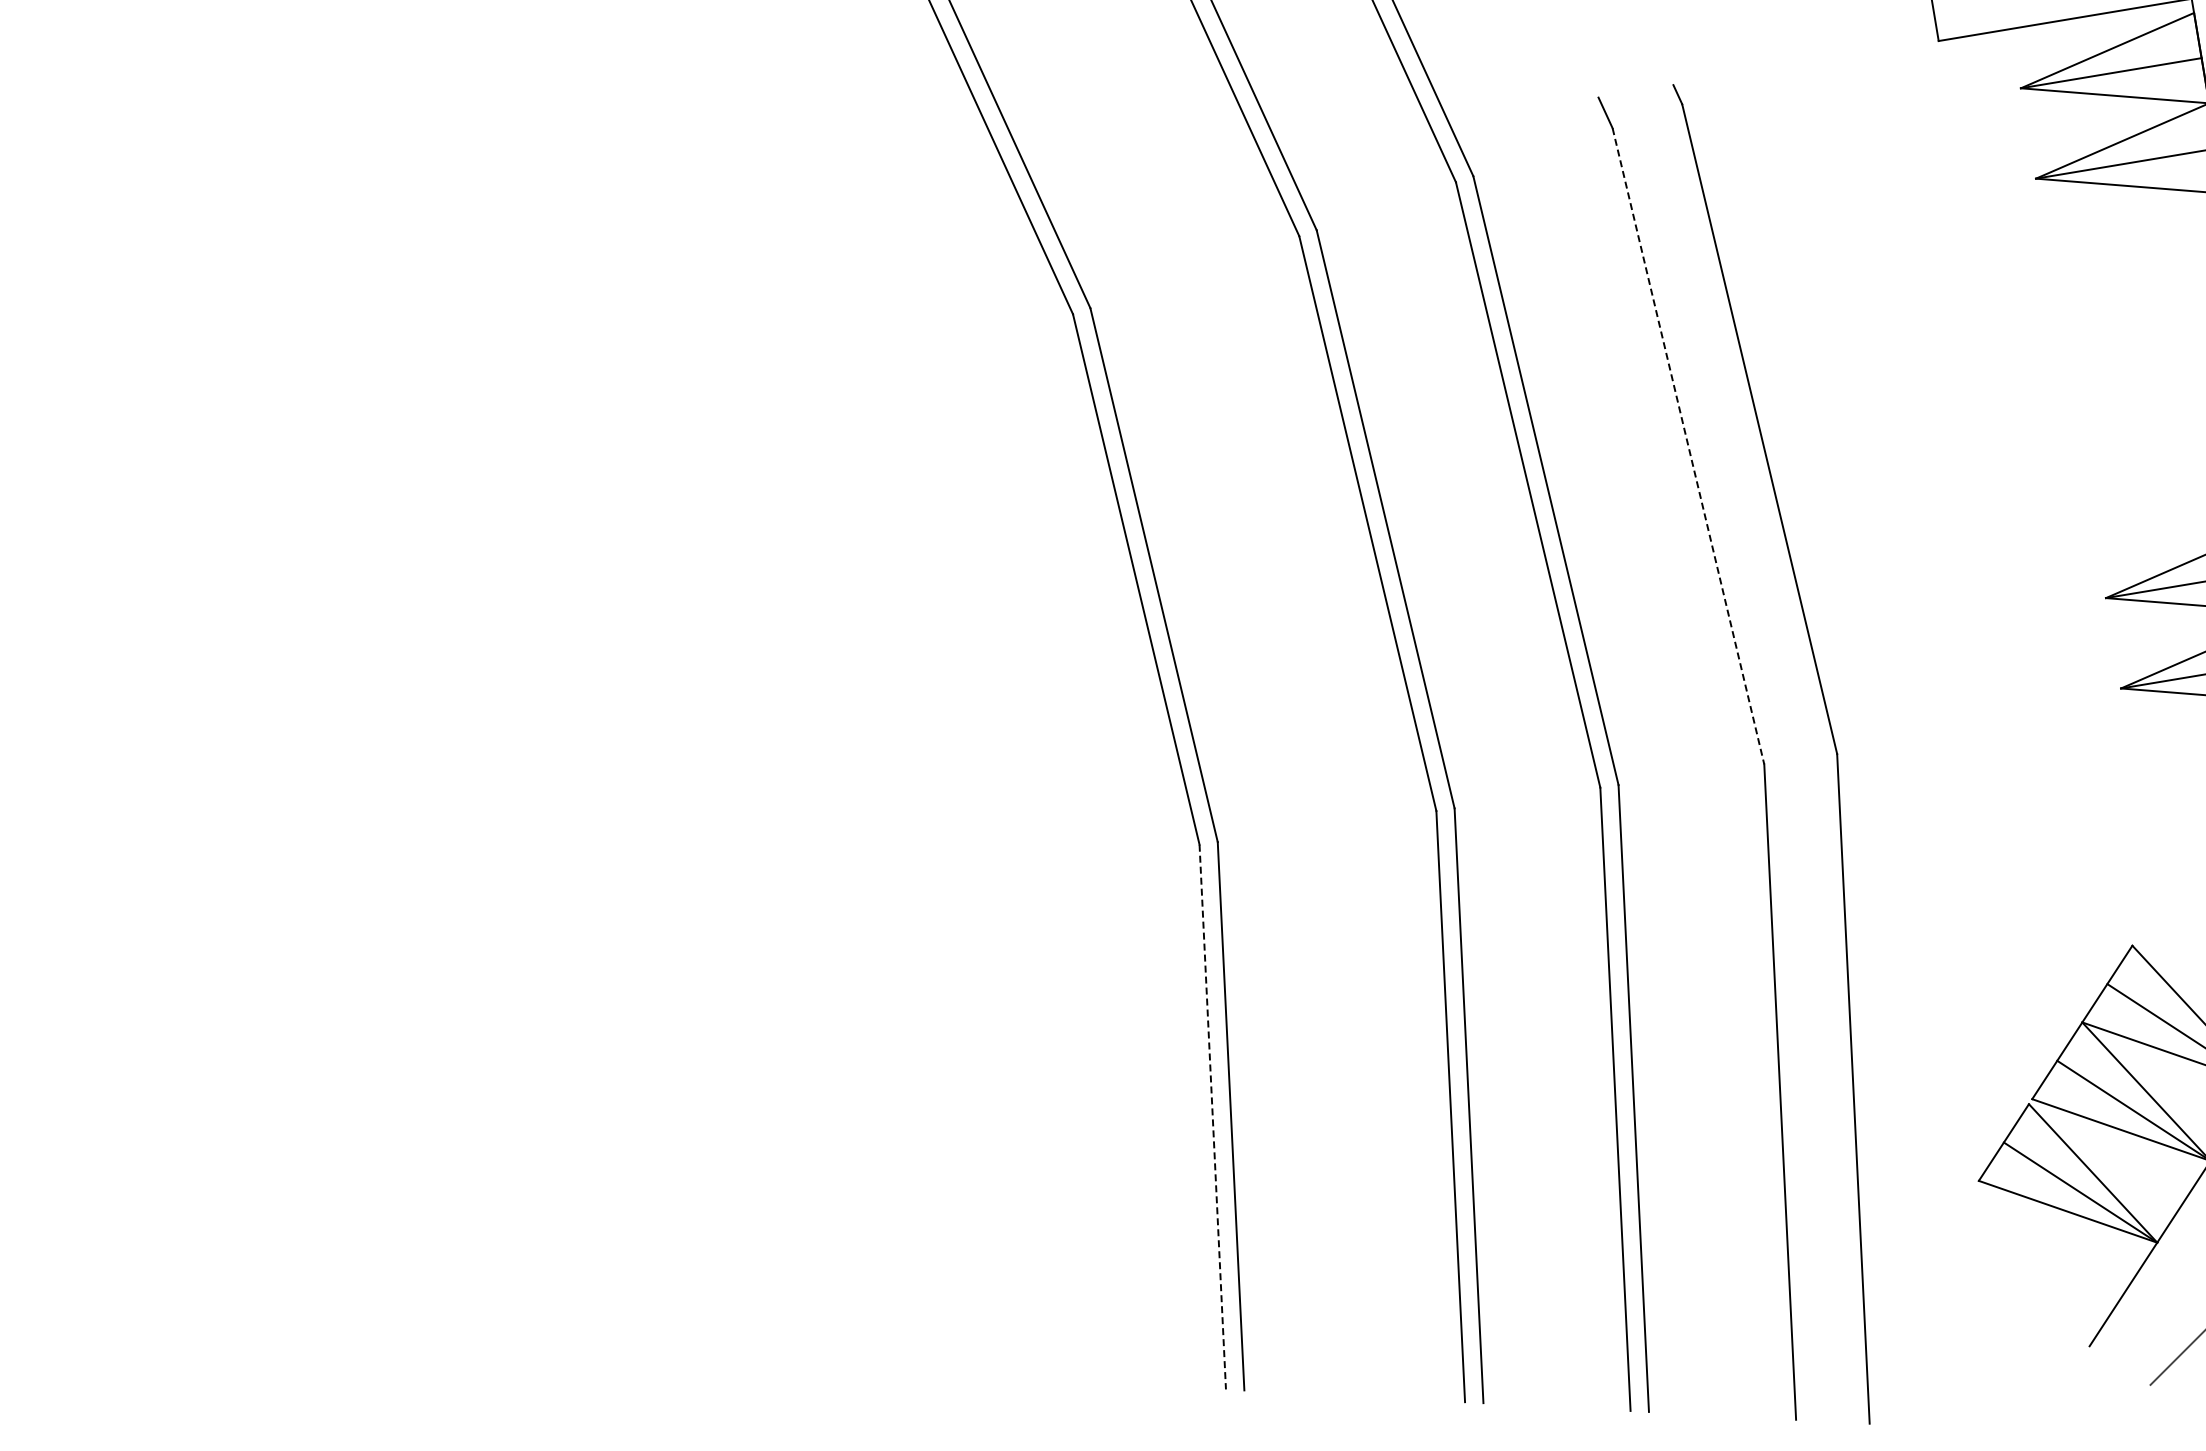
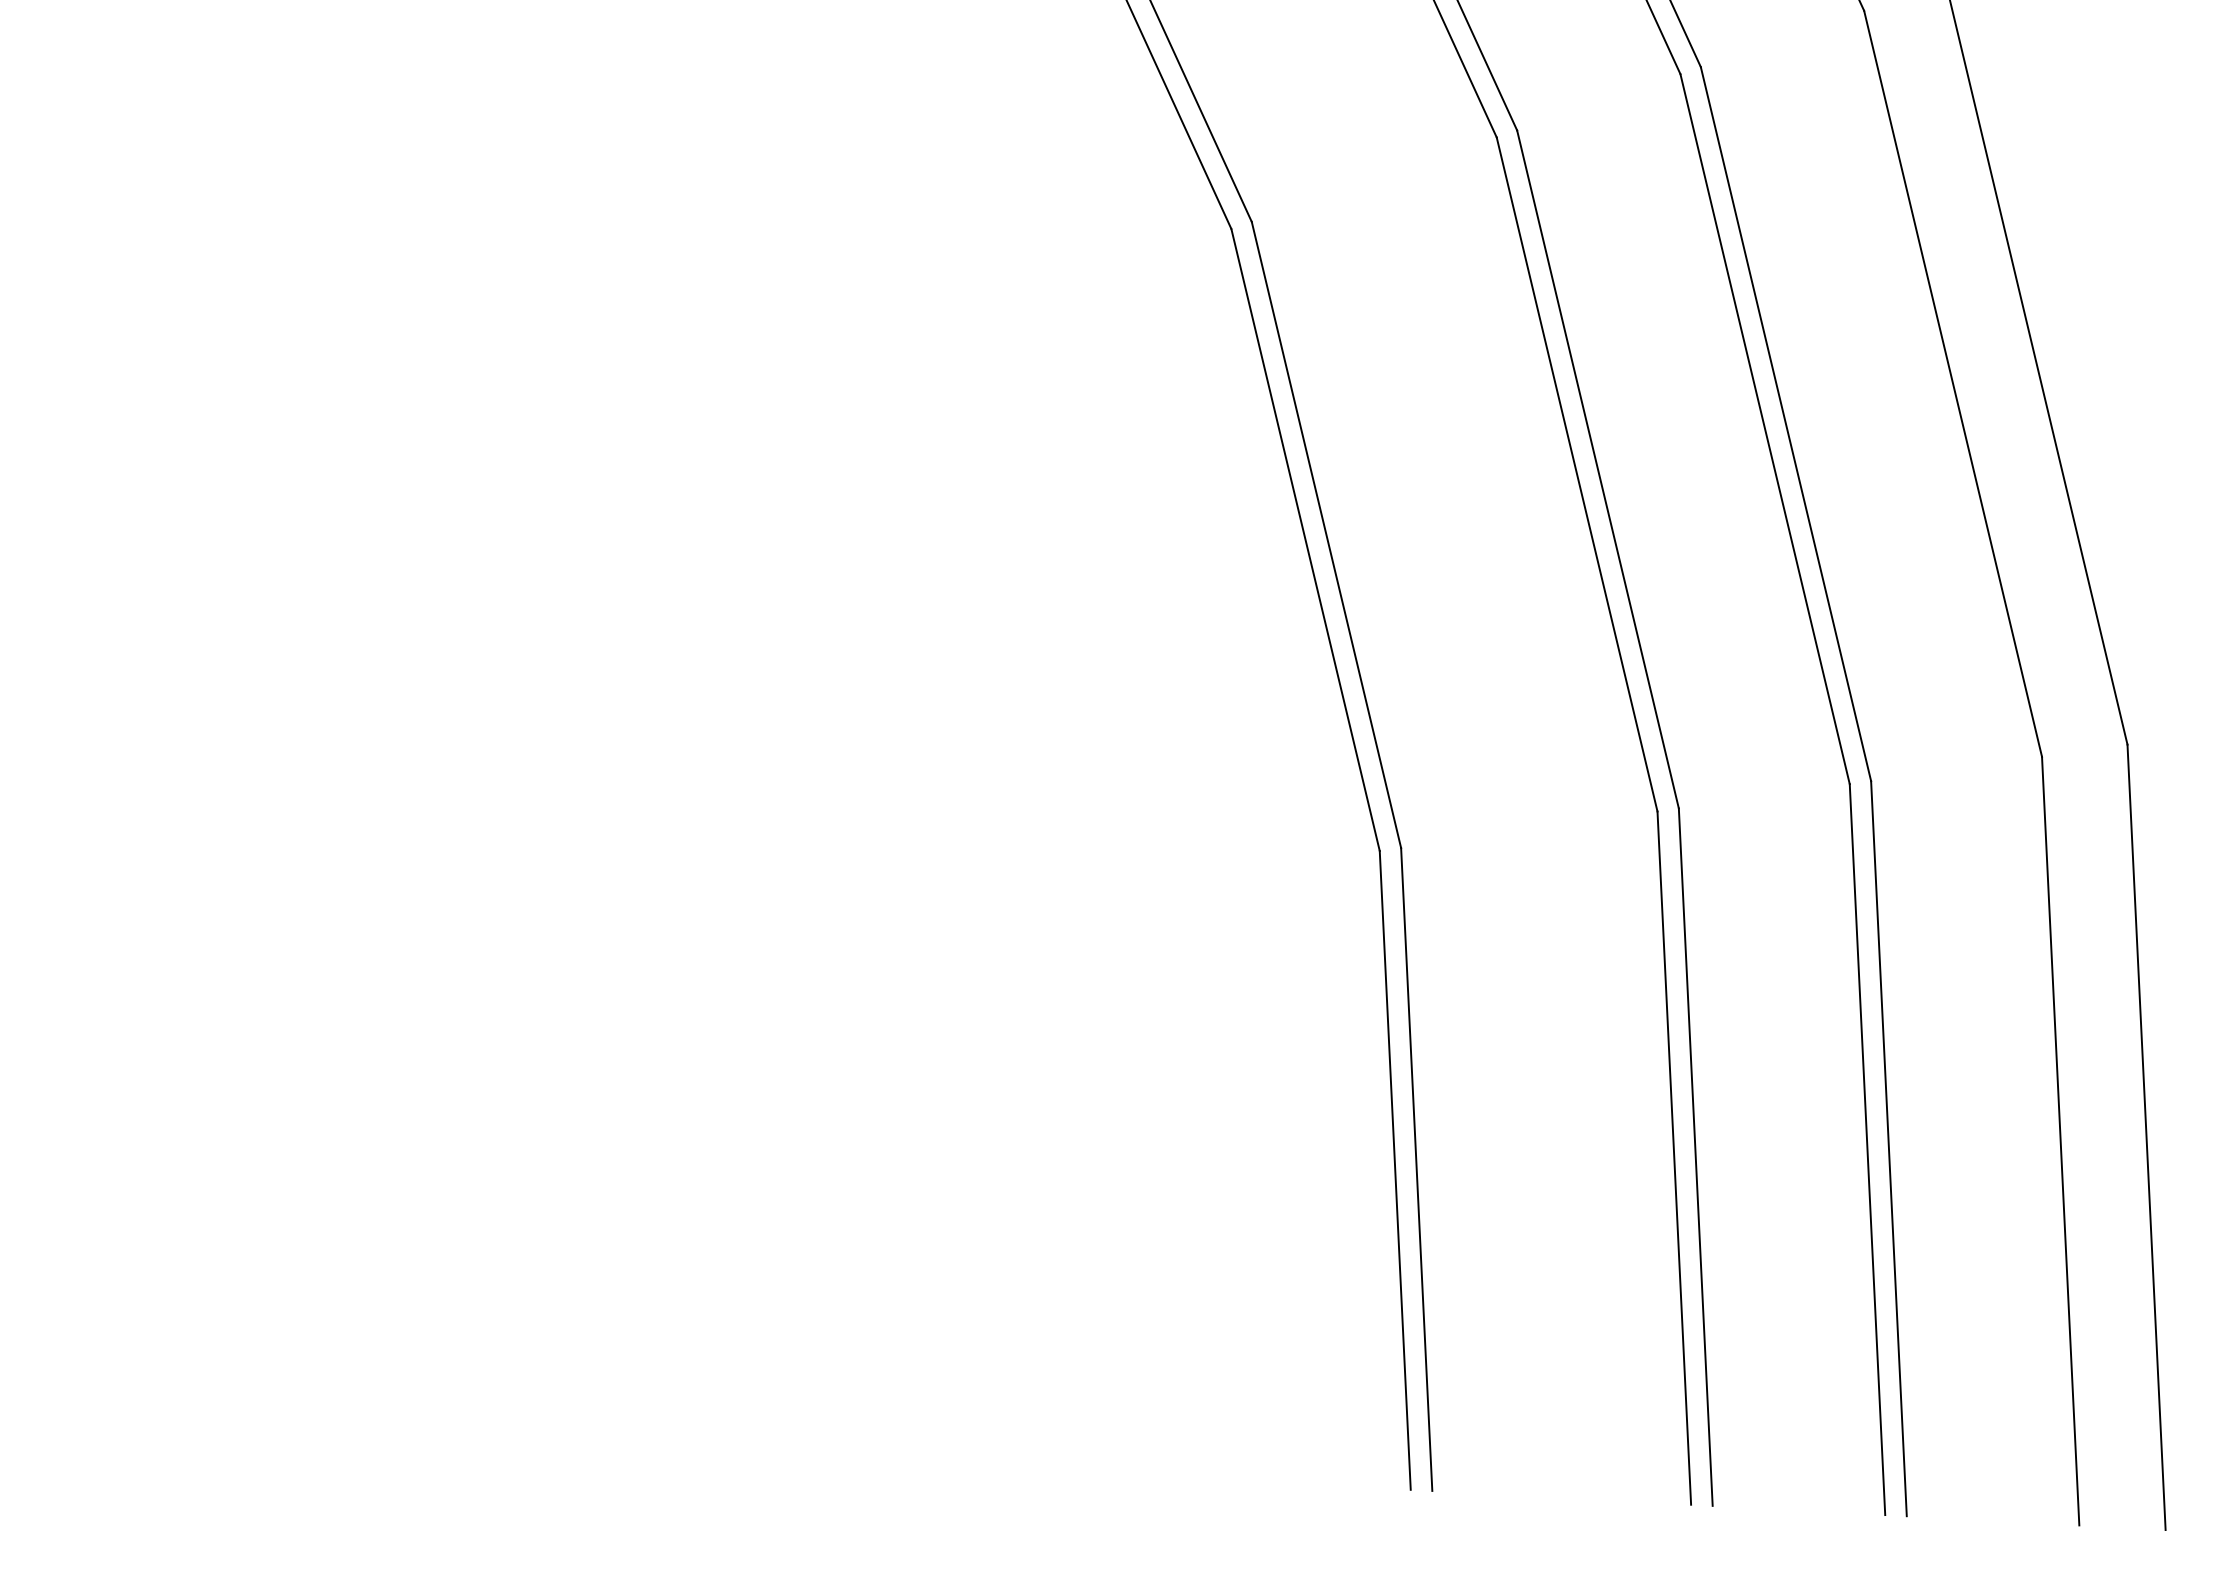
line: (1688, 446) -> (1953, 384), dashed -> solid
line: (1212, 1117) -> (1394, 1170), dashed -> solid

